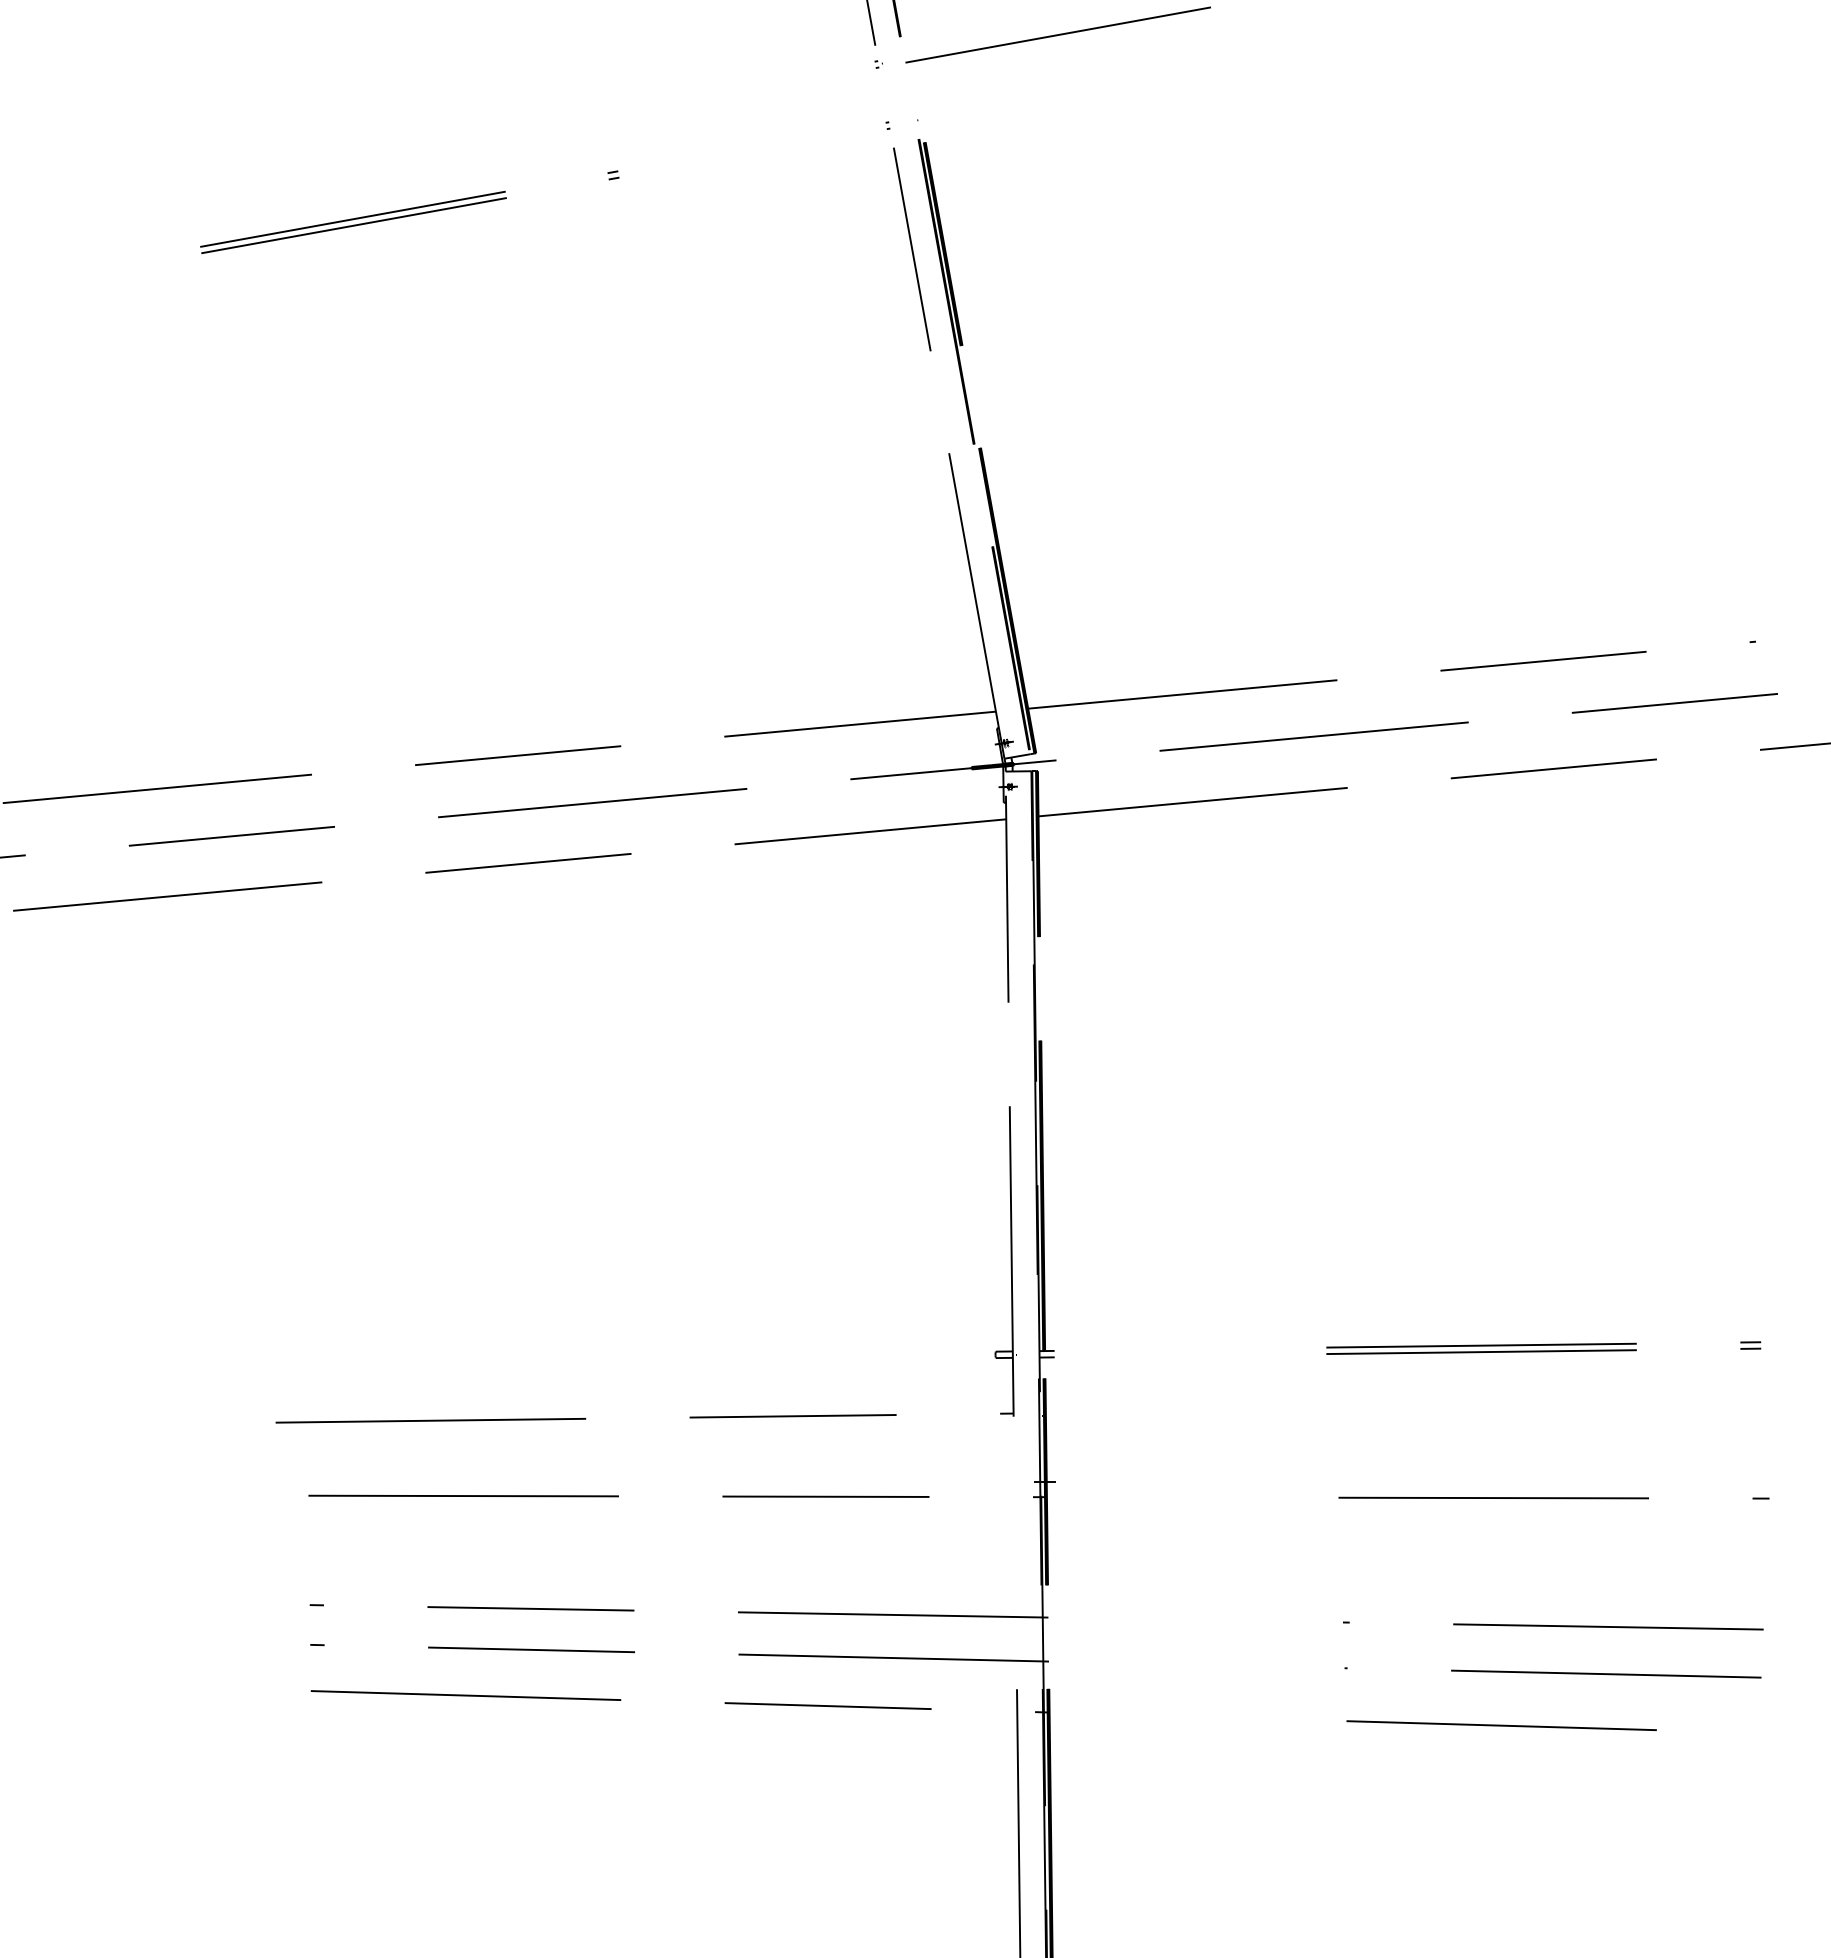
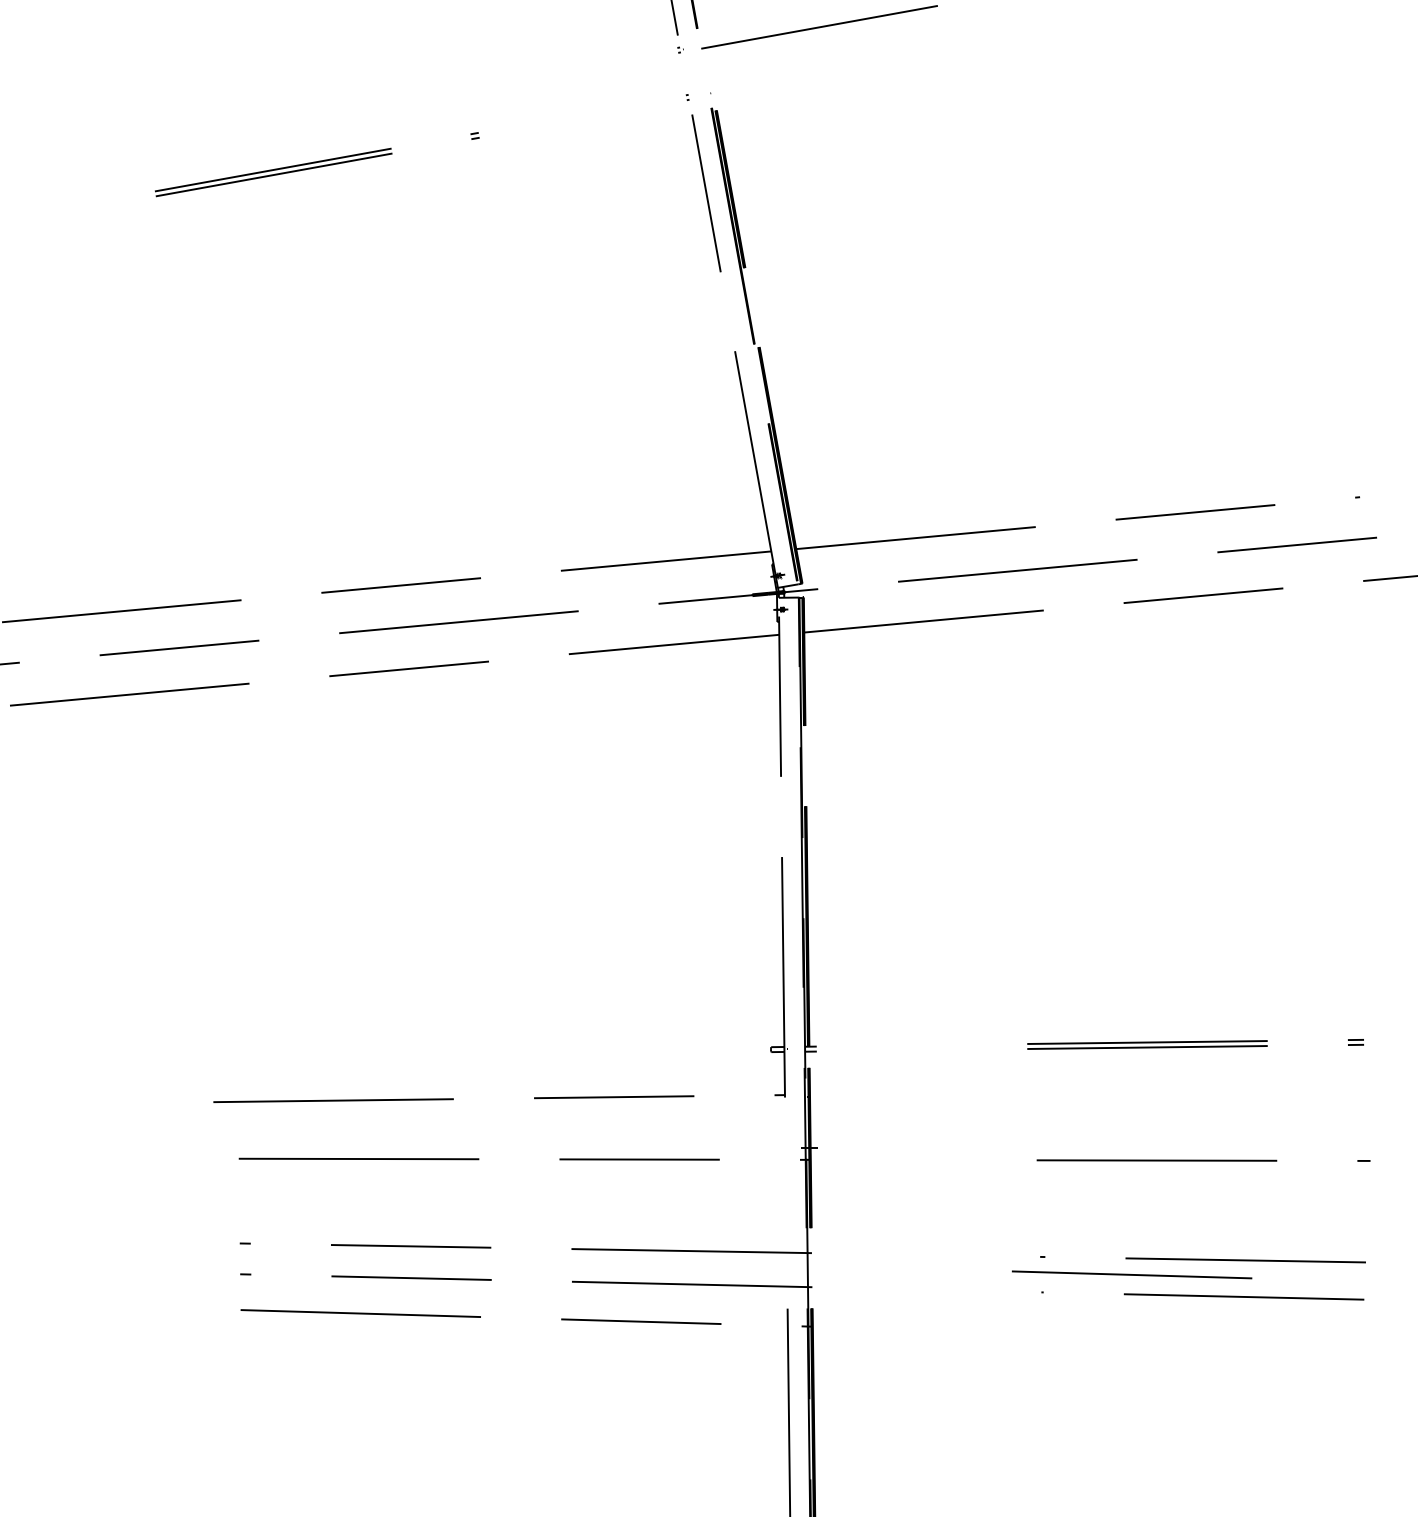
line: (1501, 1725) -> (1131, 1274), moved

